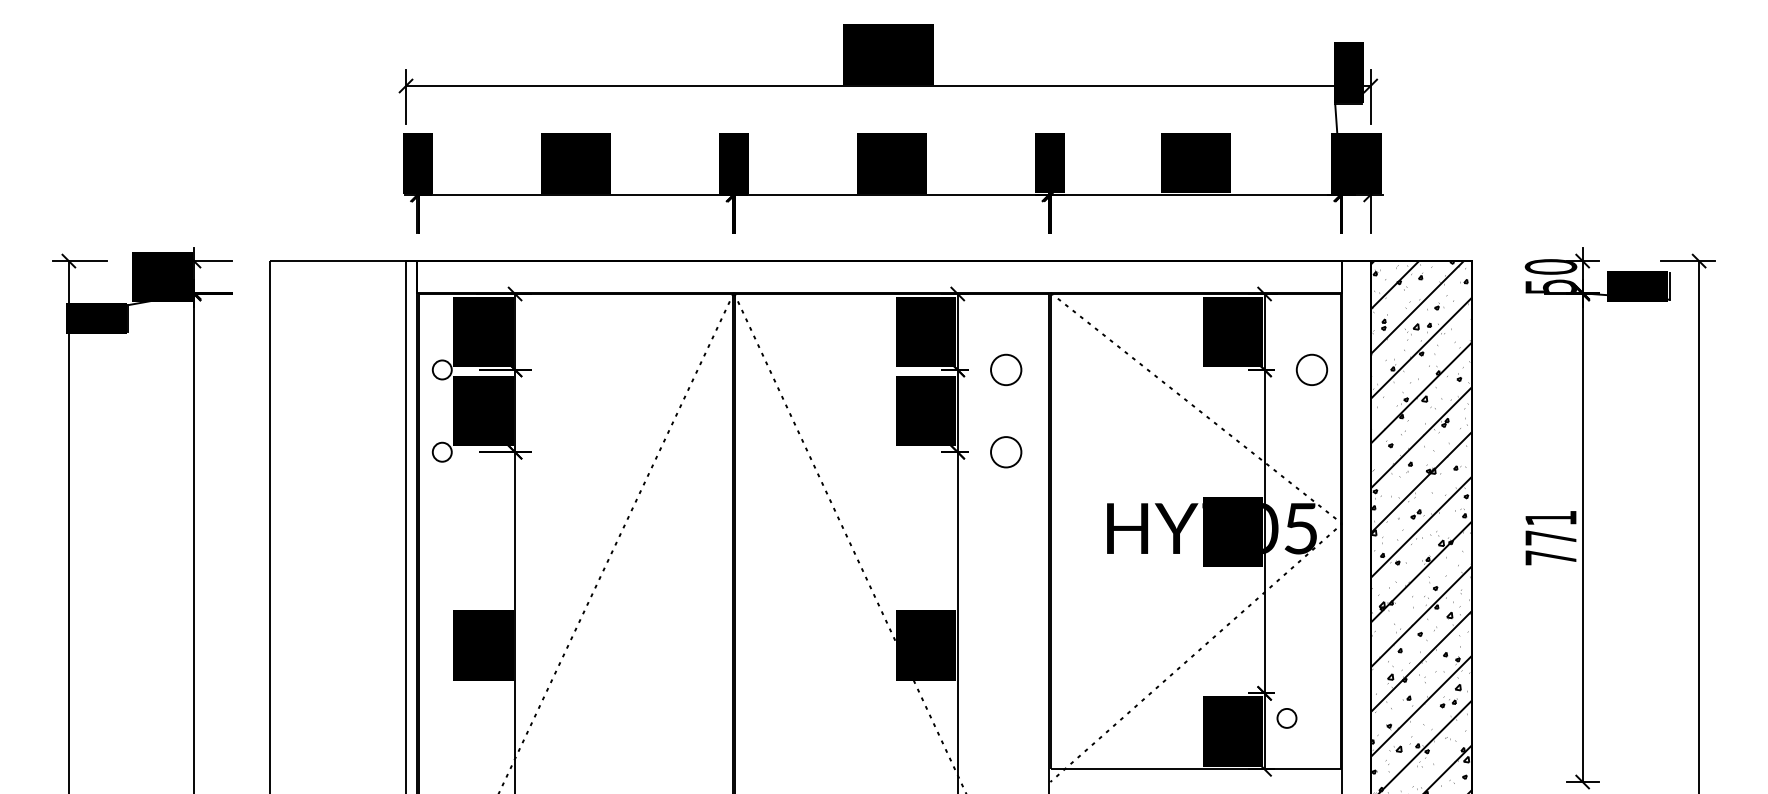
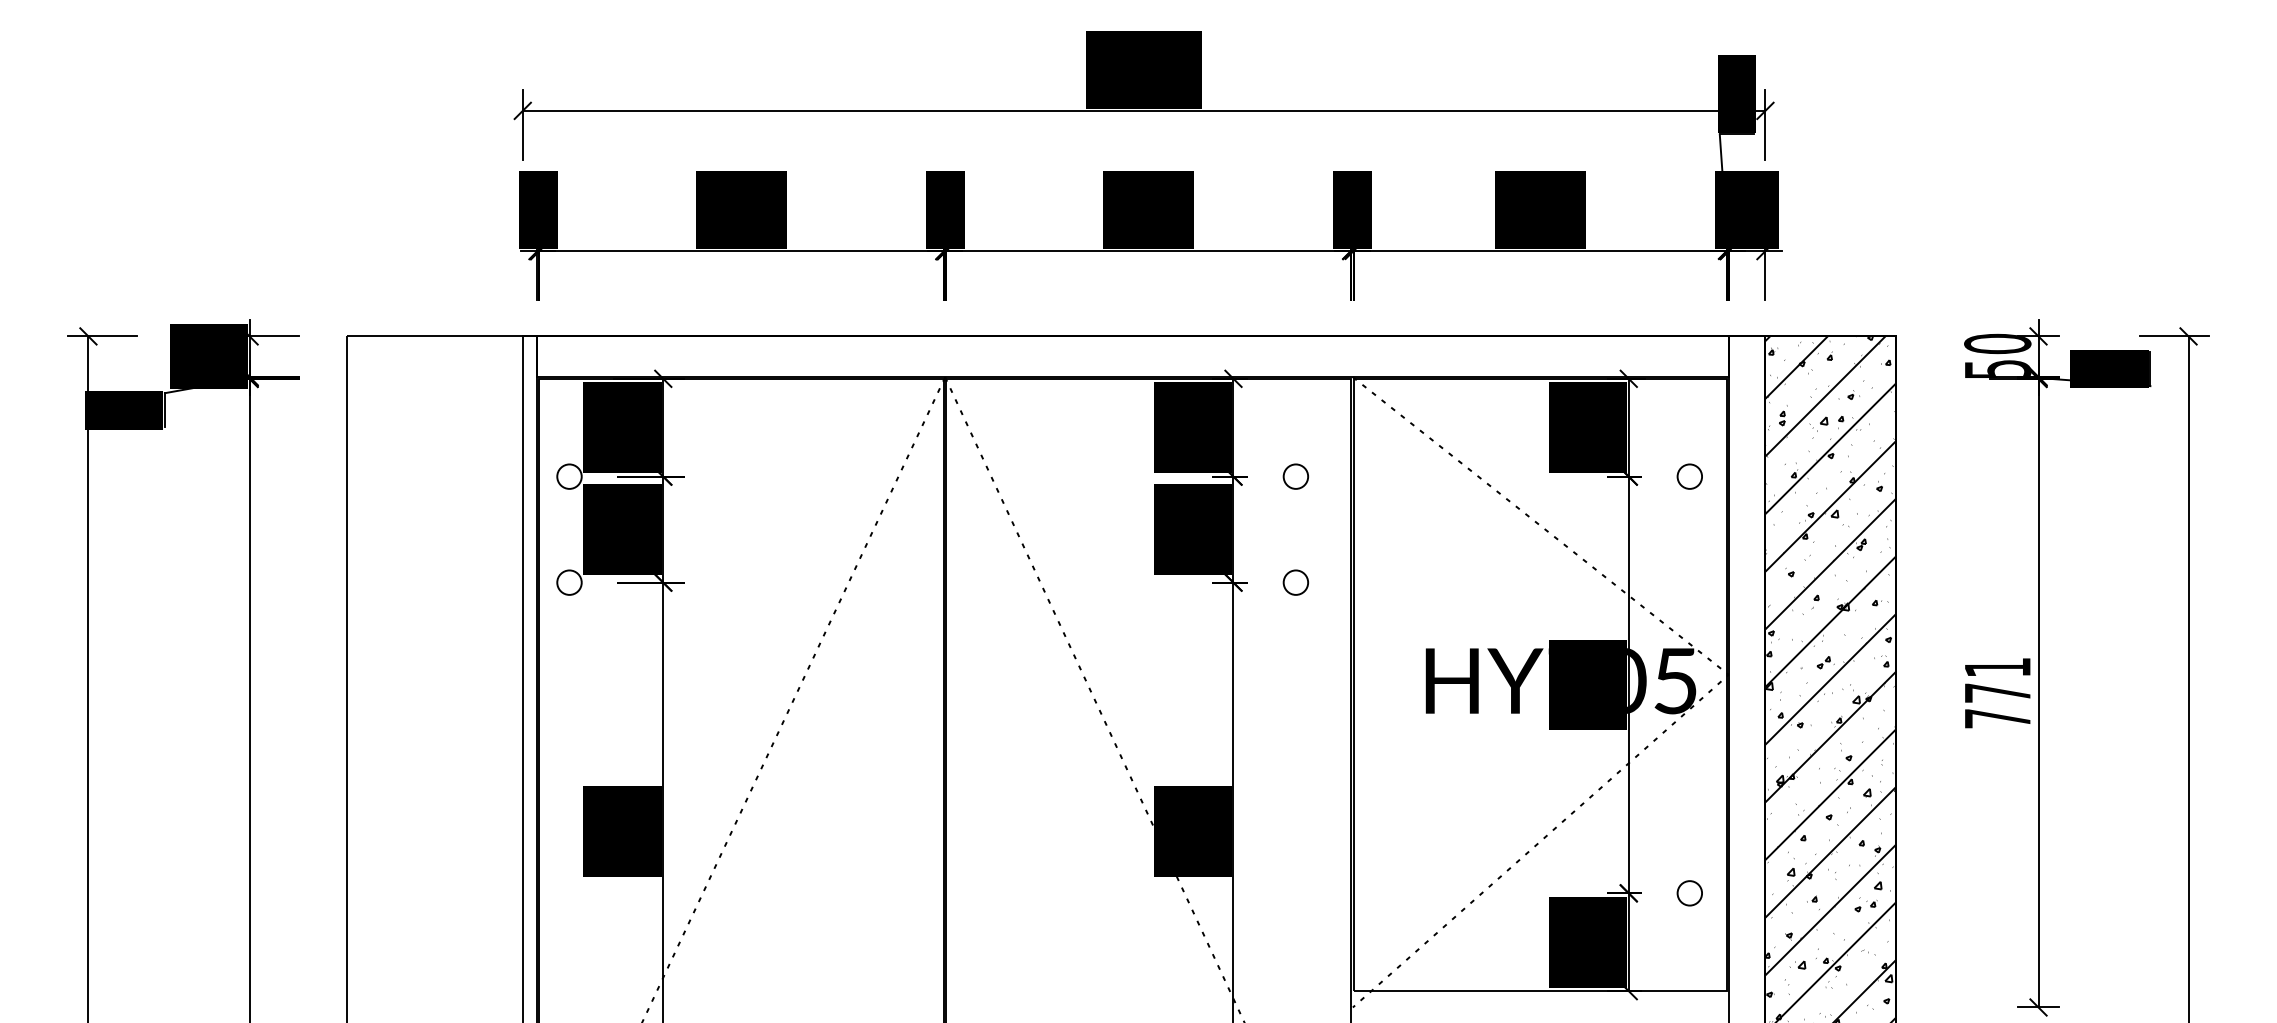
circle: (1005, 369) -> (1295, 476), size x0.62
circle: (1311, 369) -> (1689, 476), size x0.62
circle: (1005, 451) -> (1295, 581), size x0.62
circle: (1286, 718) -> (1689, 893), moved

